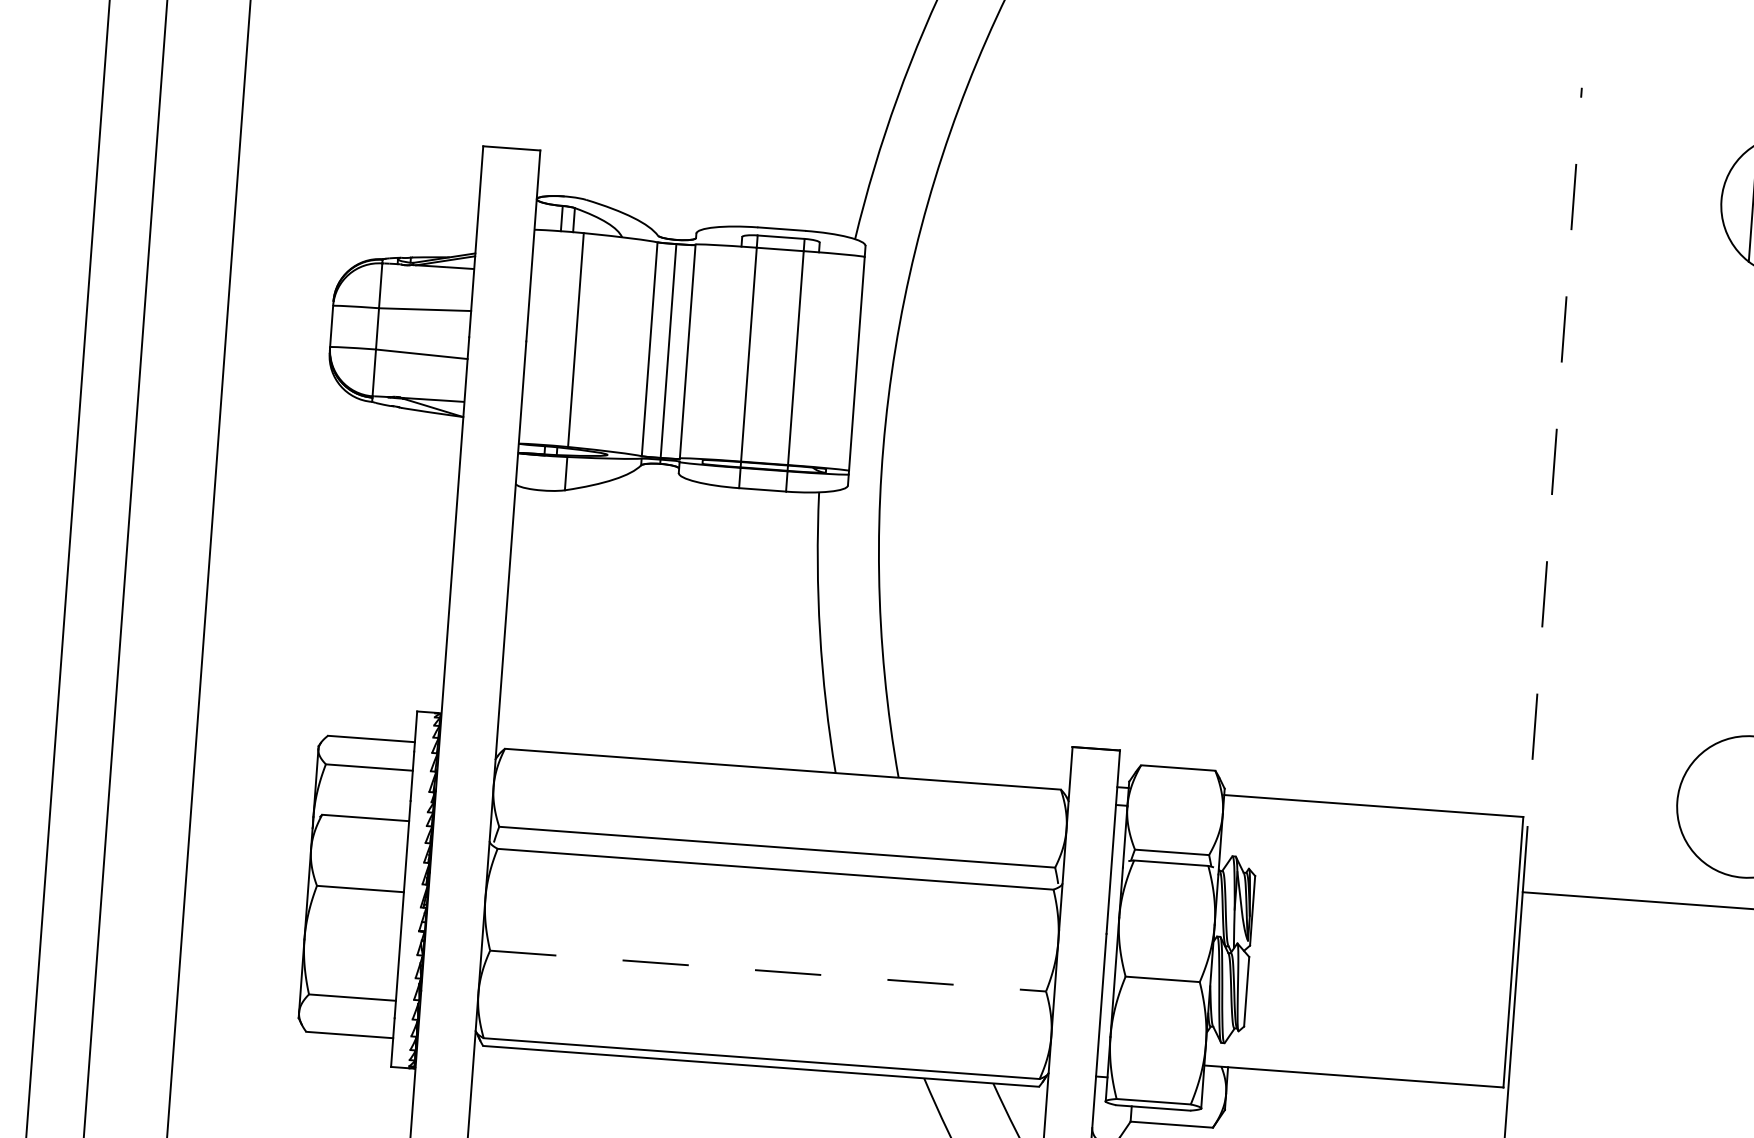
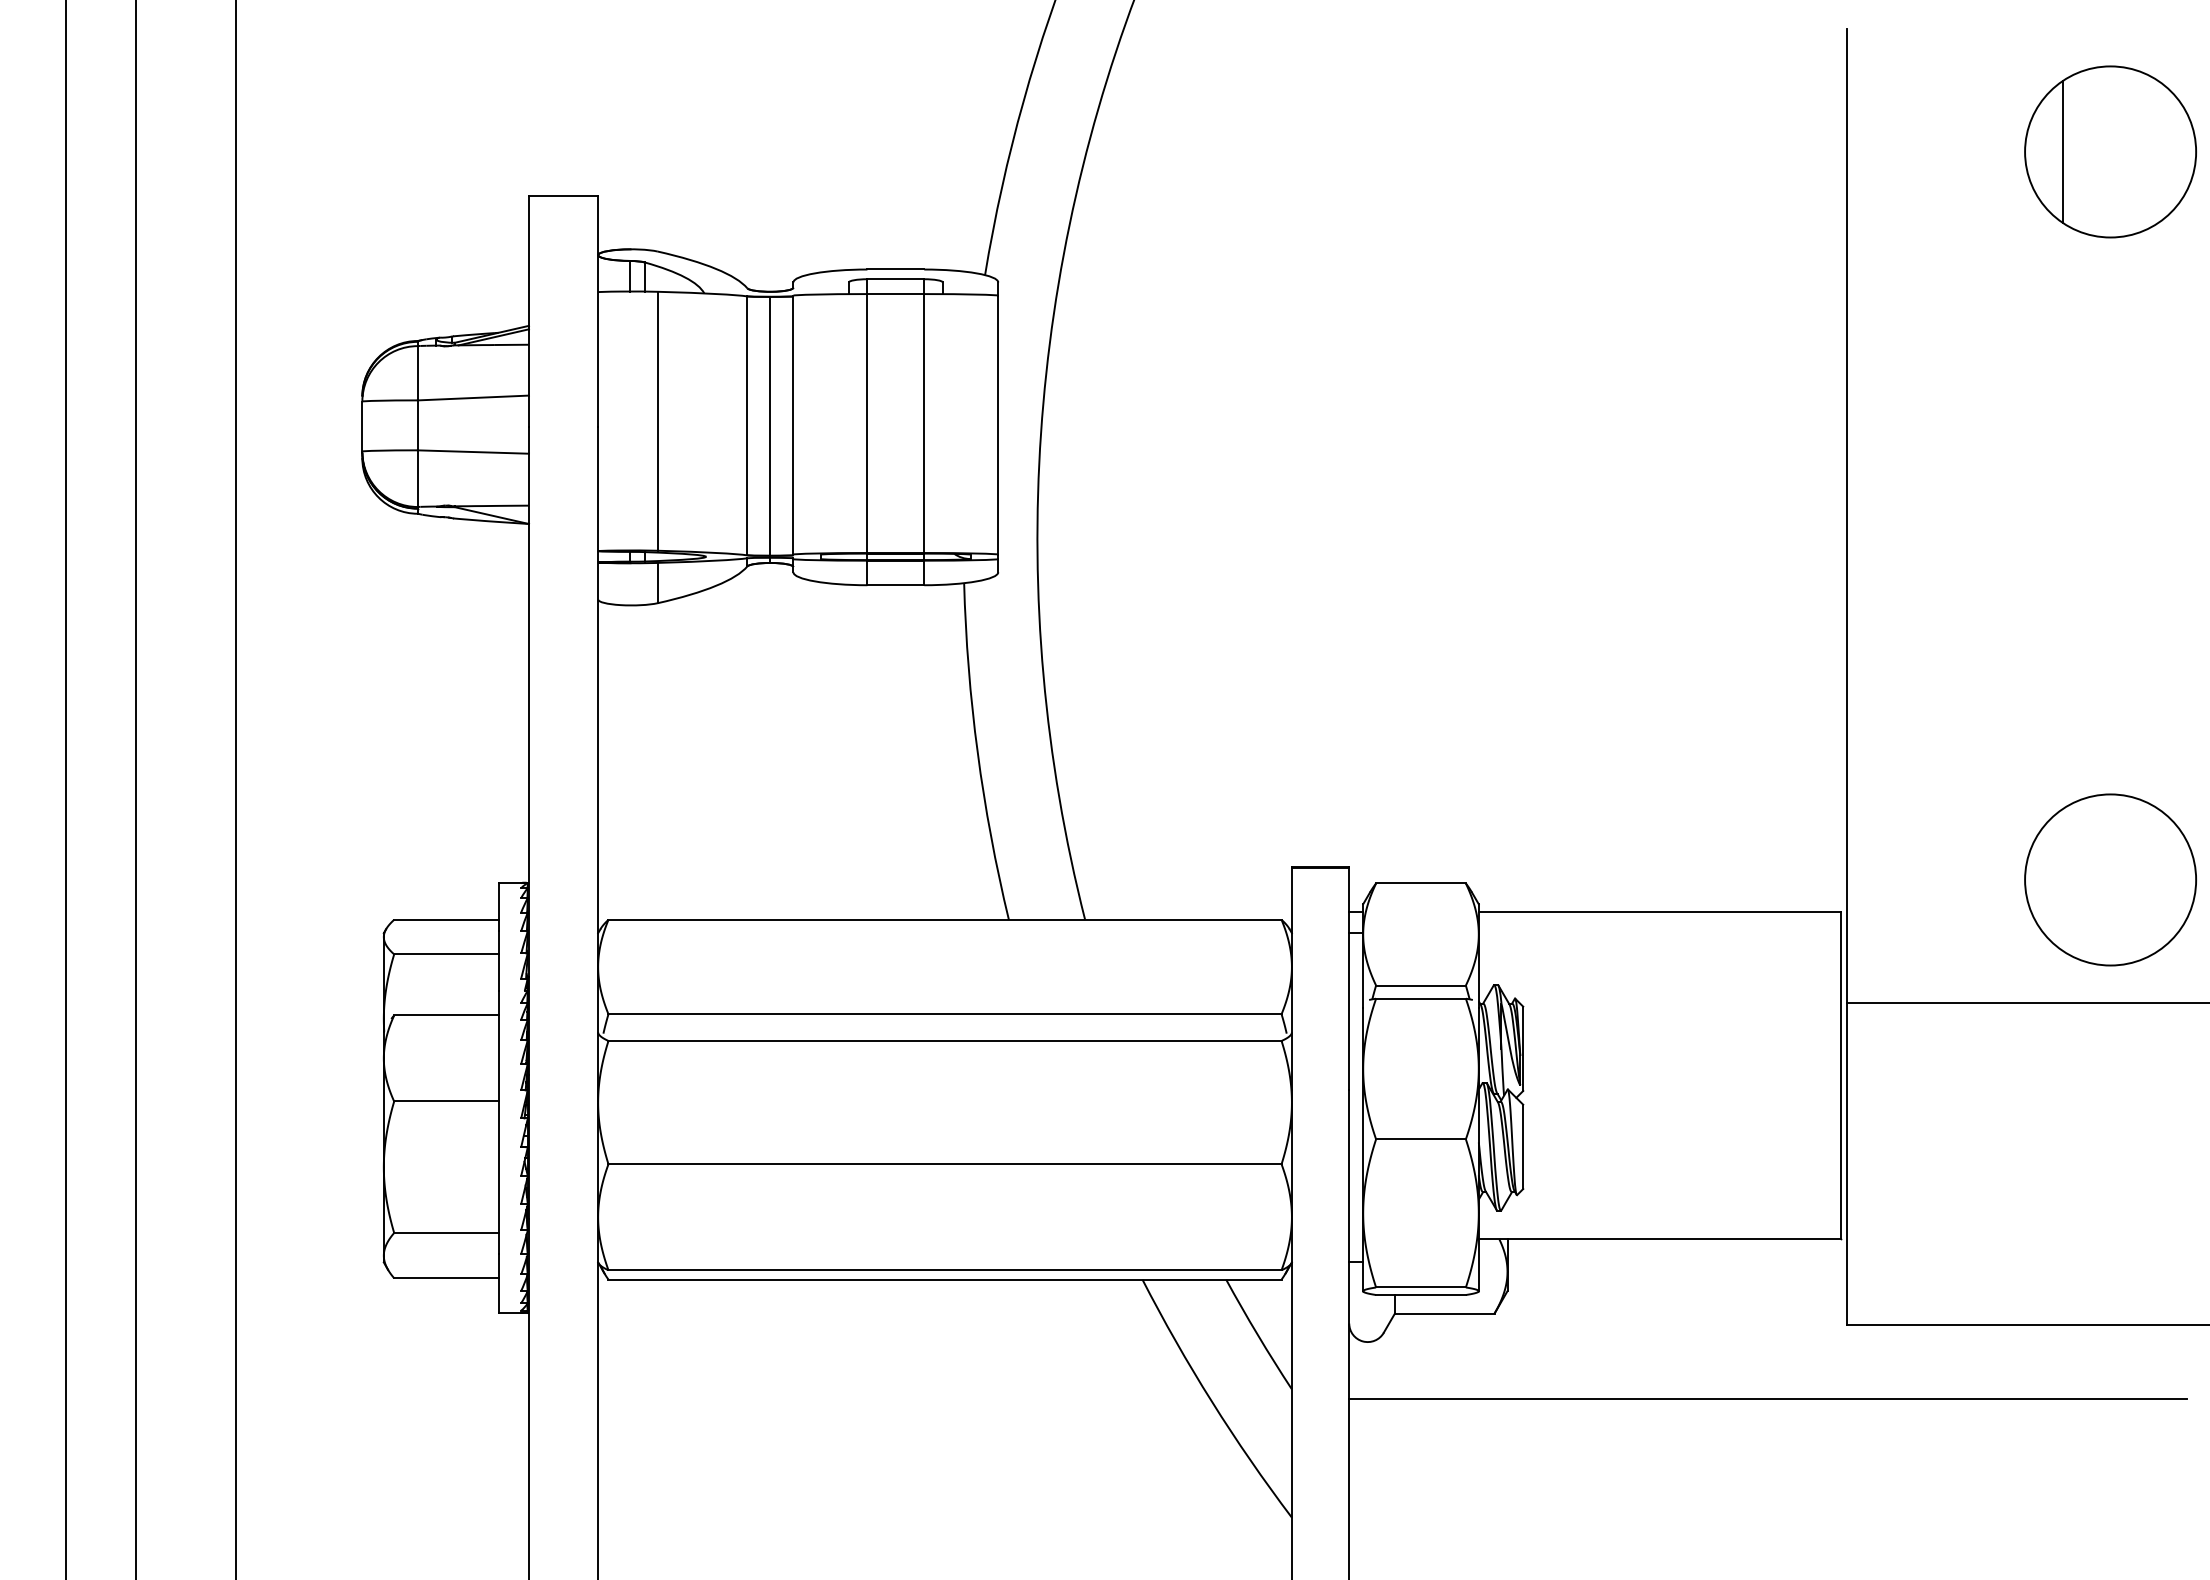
line: (1551, 489) -> (1846, 515), dashed -> solid
line: (768, 971) -> (945, 1164), dashed -> solid

